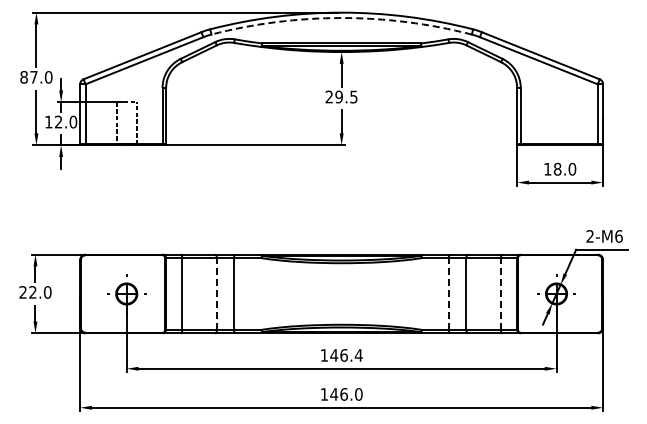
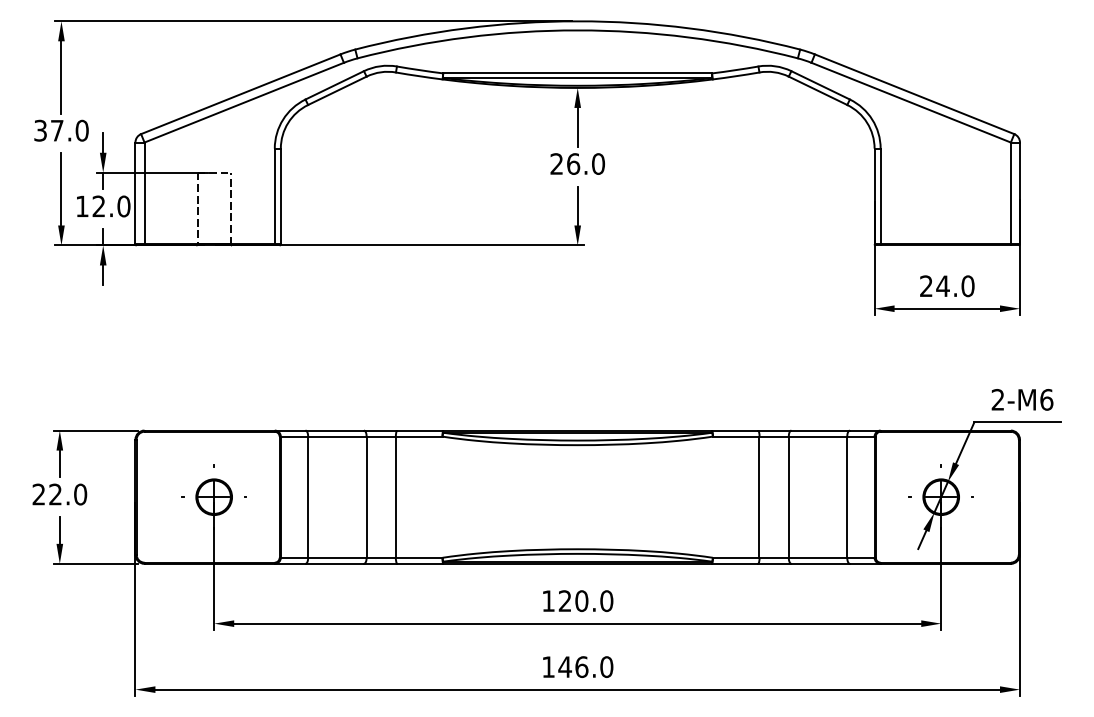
arc: (341, 18) -> (577, 31), dashed -> solid
text: (23, 77) -> (39, 130), 87.0 -> 37.0
text: (346, 96) -> (585, 163), 29.5 -> 26.0
text: (552, 168) -> (934, 284), 18.0 -> 24.0
line: (216, 294) -> (366, 498), dashed -> solid
line: (449, 294) -> (760, 498), dashed -> solid
line: (501, 294) -> (848, 498), dashed -> solid
text: (346, 355) -> (585, 601), 146.4 -> 120.0

